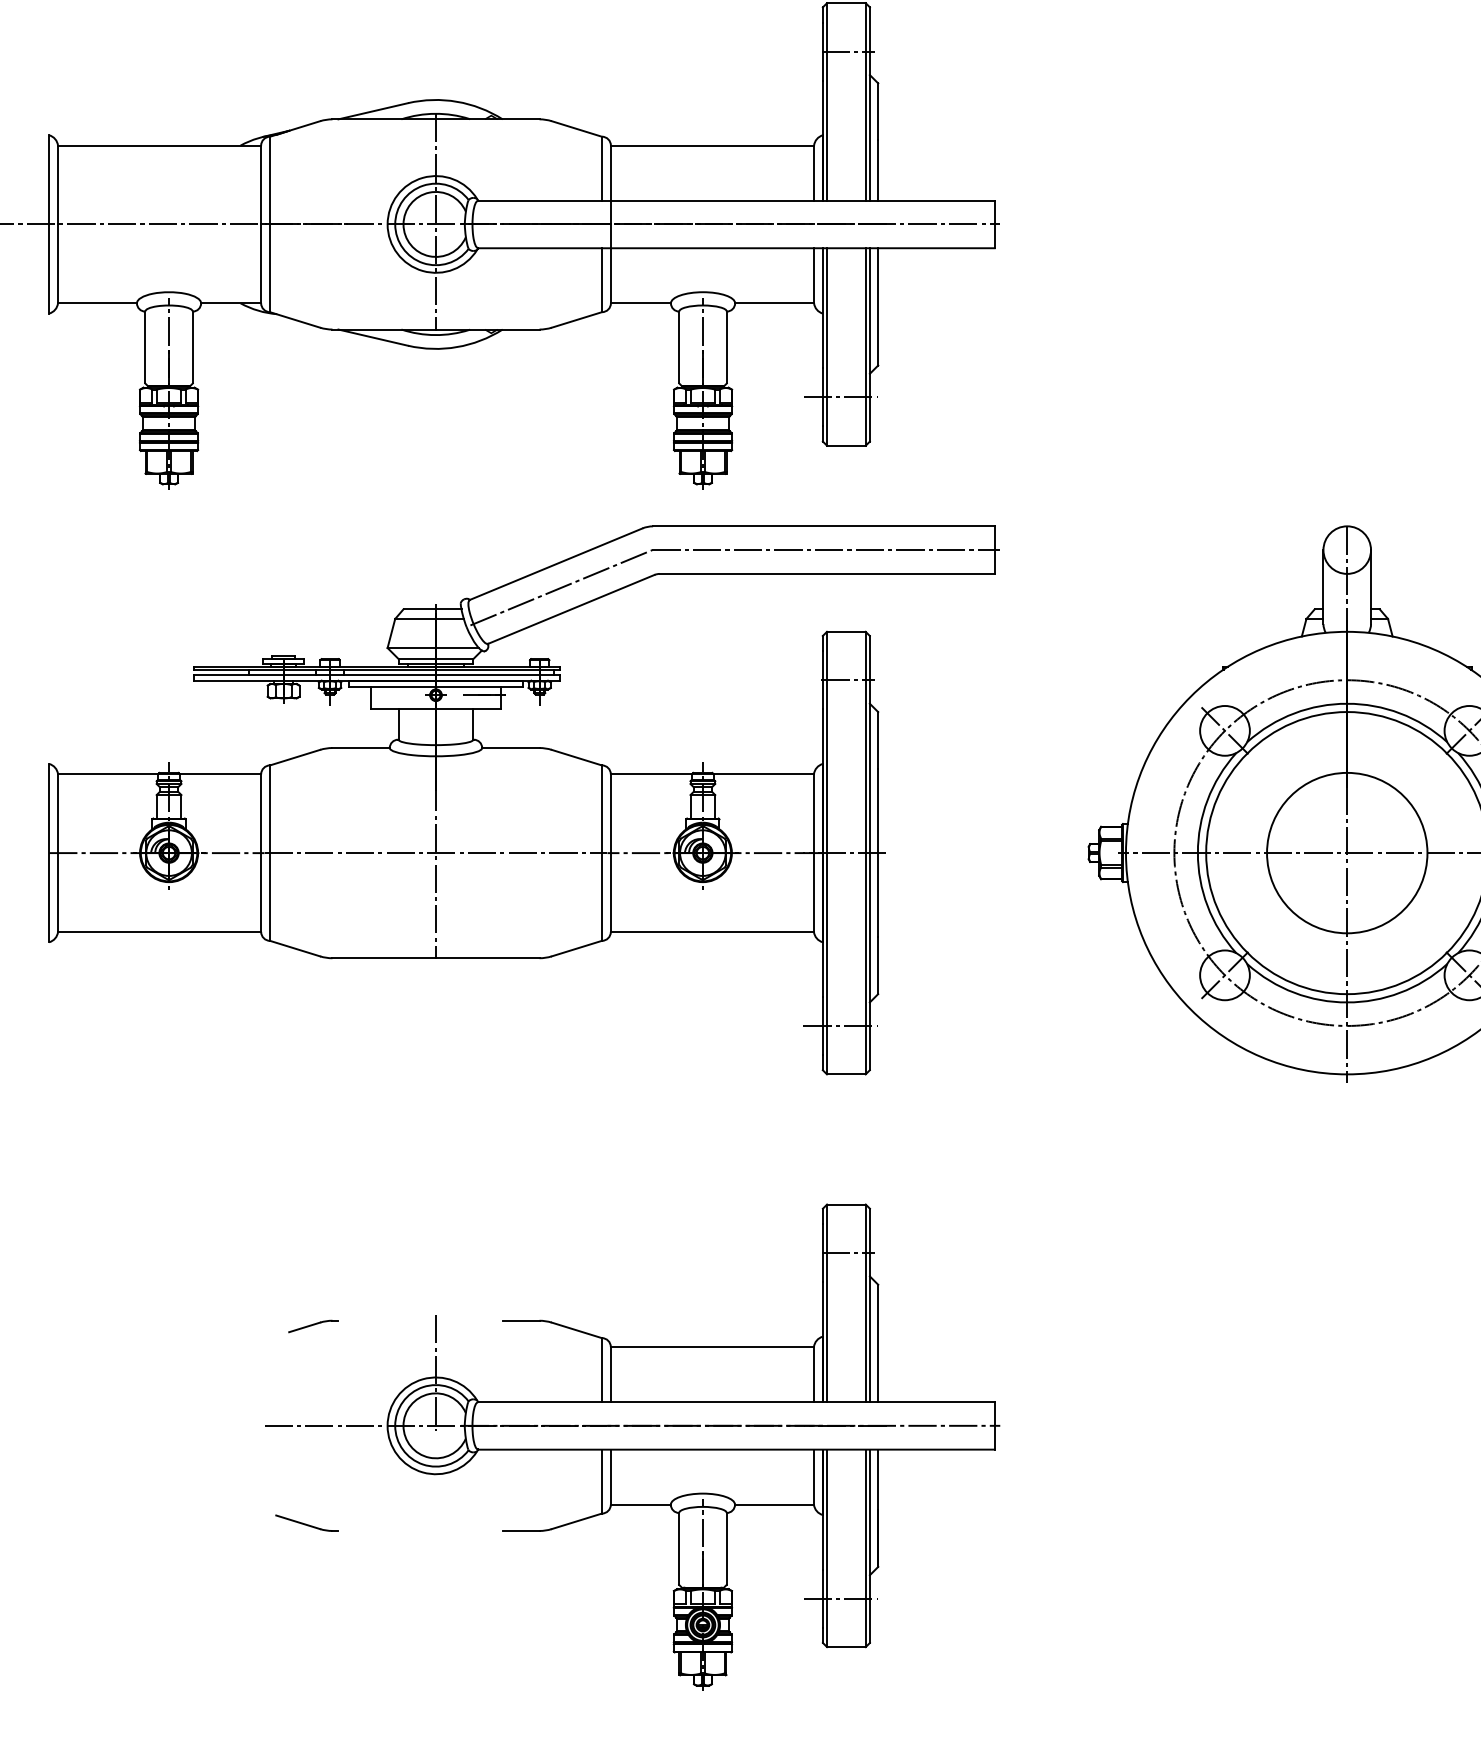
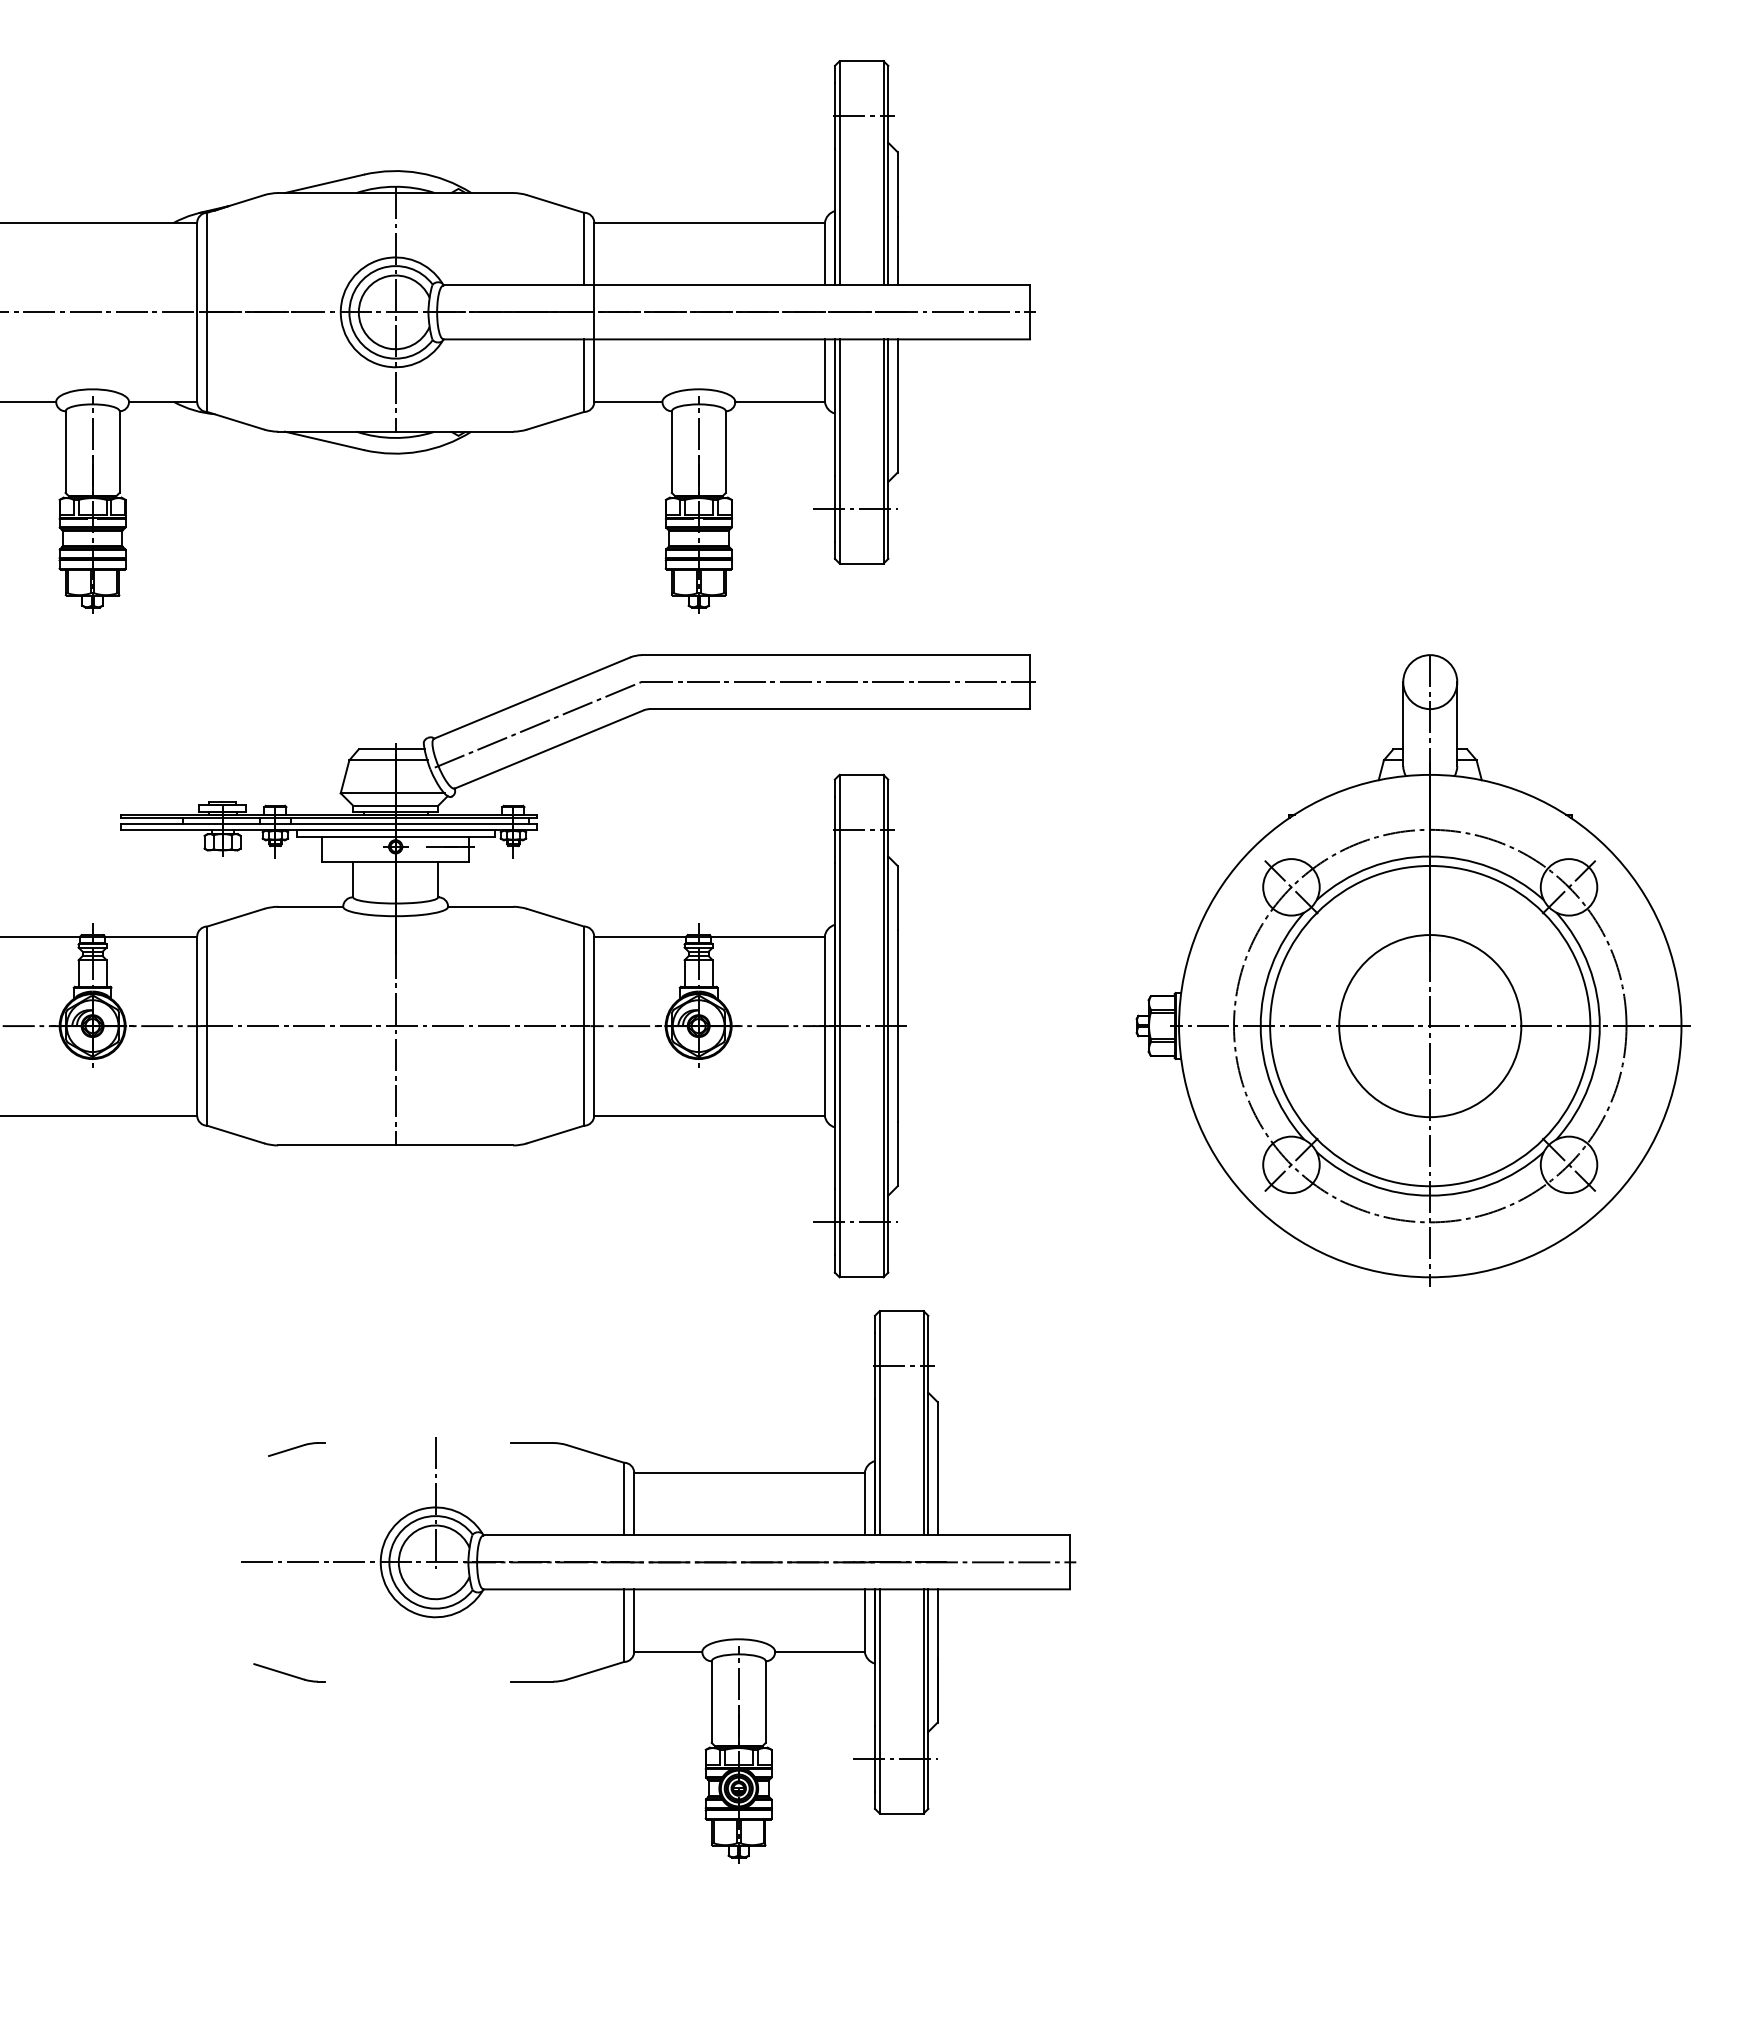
part: (632, 1447) -> (658, 1586), moved

